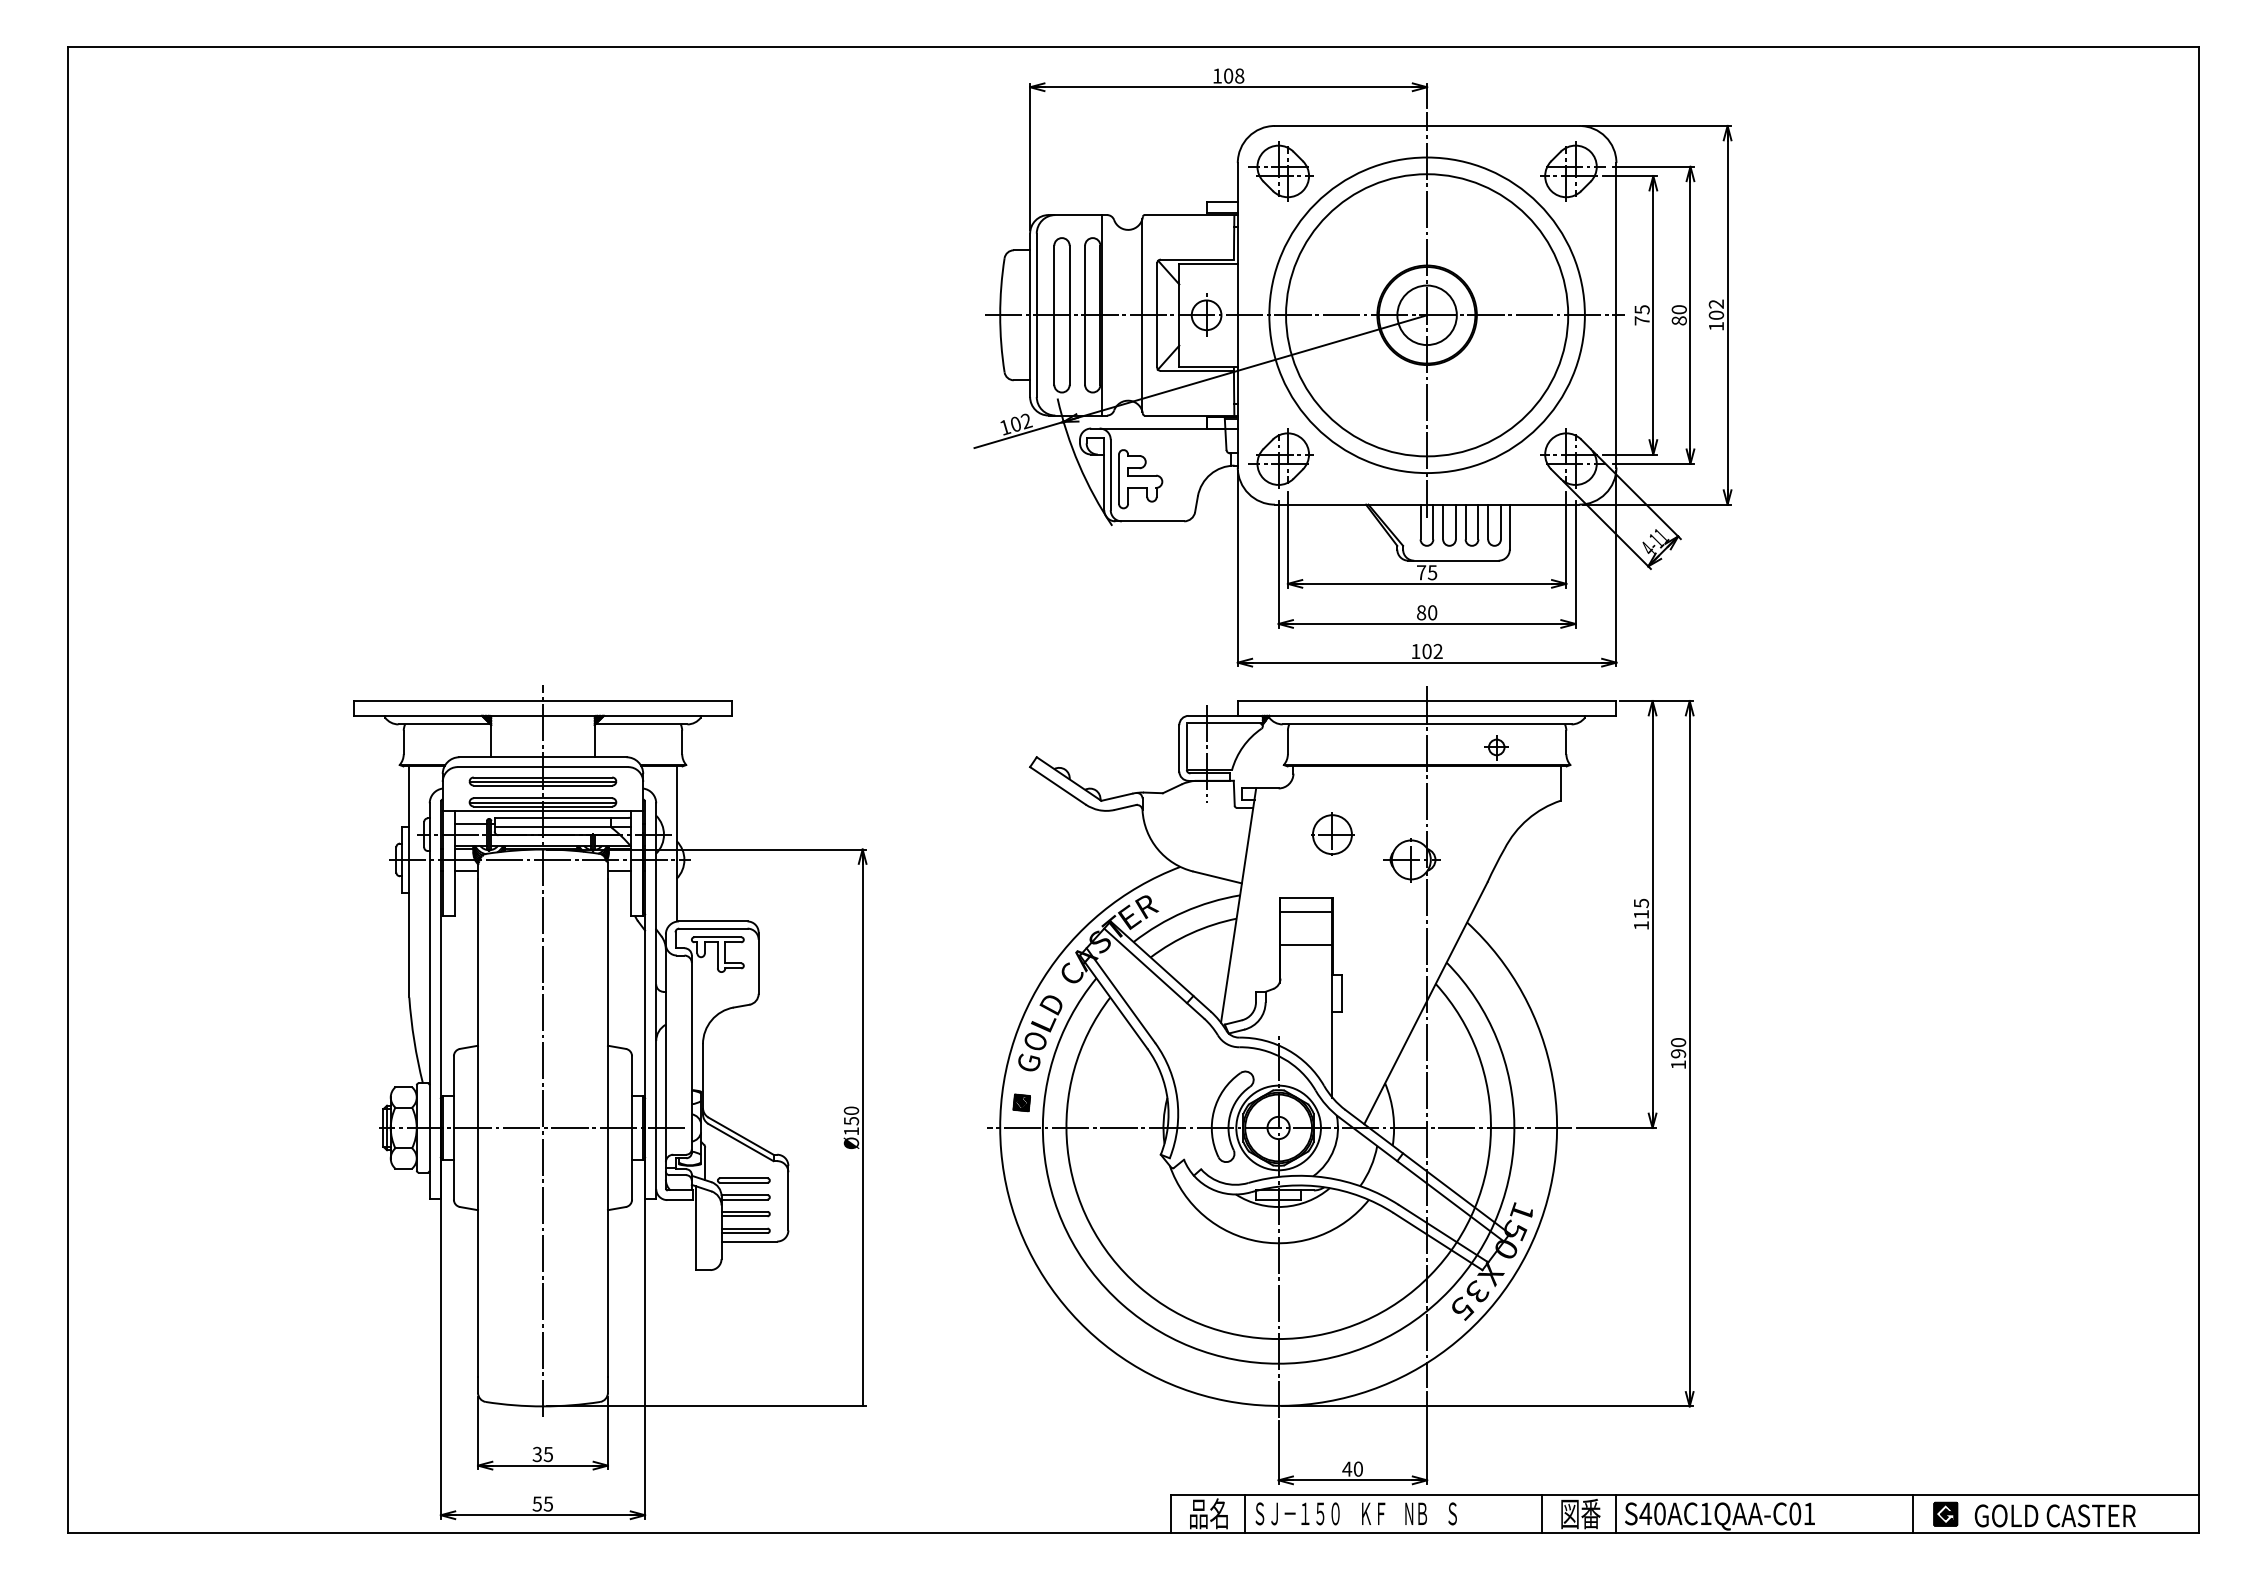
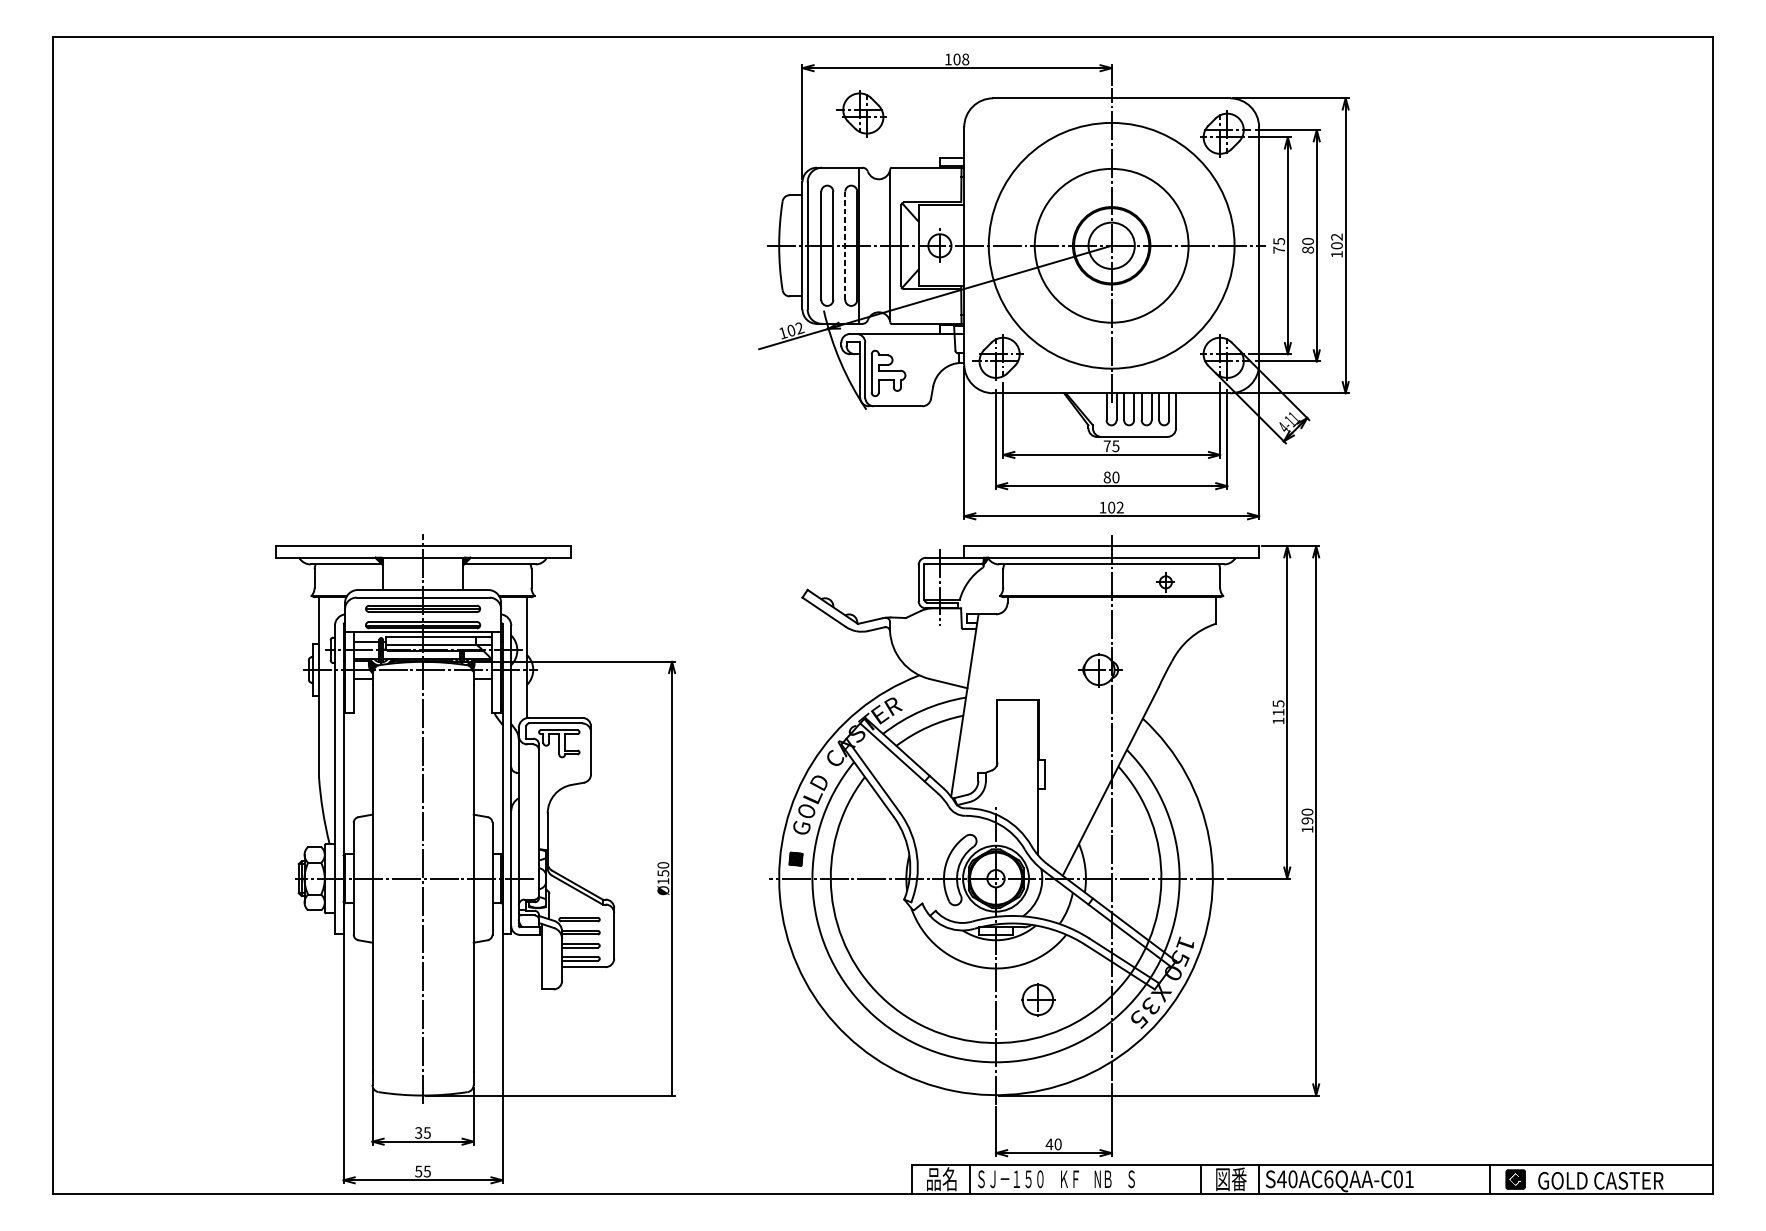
part: (1280, 171) -> (861, 113), moved
line: (1085, 315) -> (845, 245), solid -> dashed
circle: (1427, 315) -> (1111, 245), size x0.7
part: (1332, 833) -> (1037, 999), moved
line: (1306, 912) -> (1017, 710), removed
line: (1306, 945) -> (1017, 736), removed
text: (1705, 1513) -> (1328, 1178), S40AC1QAA-C01 -> S40AC6QAA-C01

